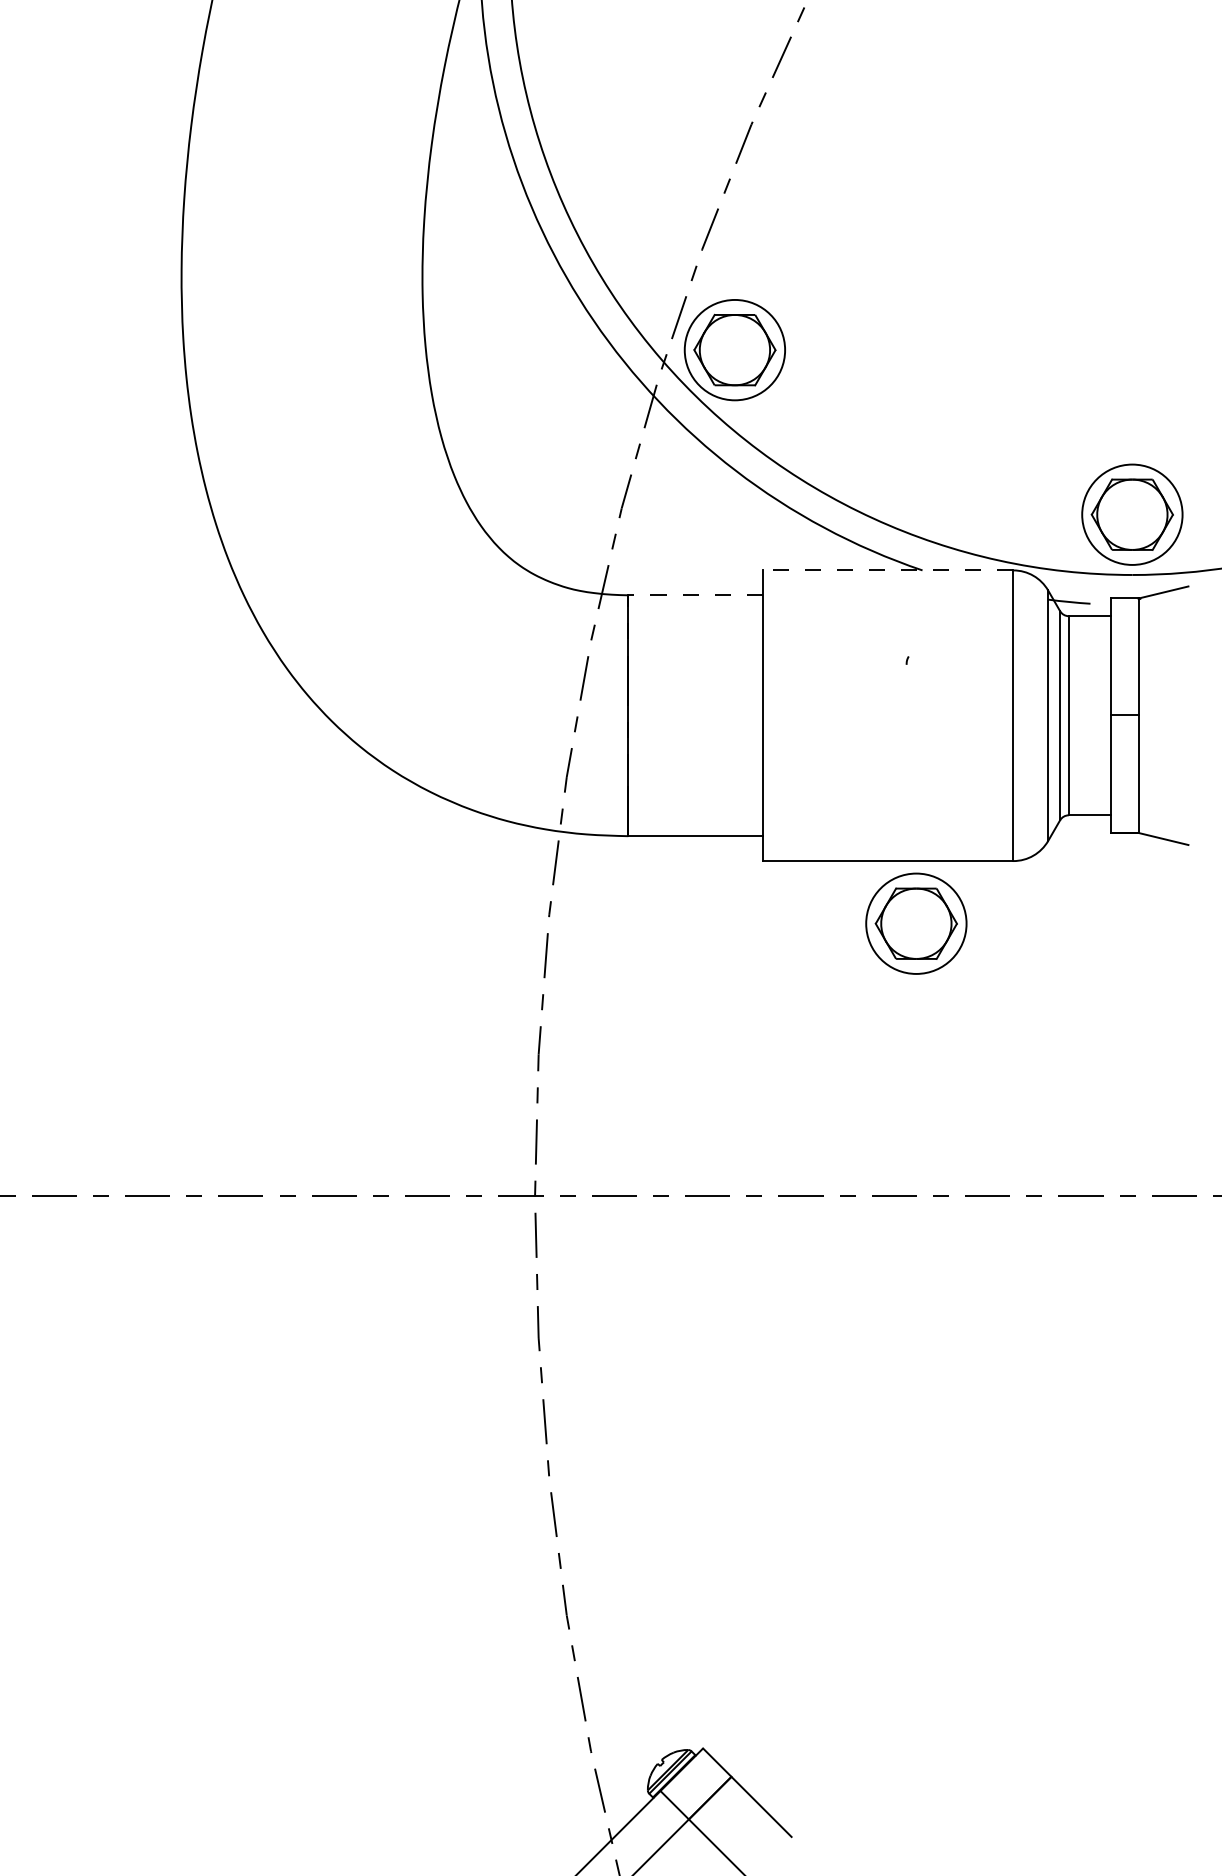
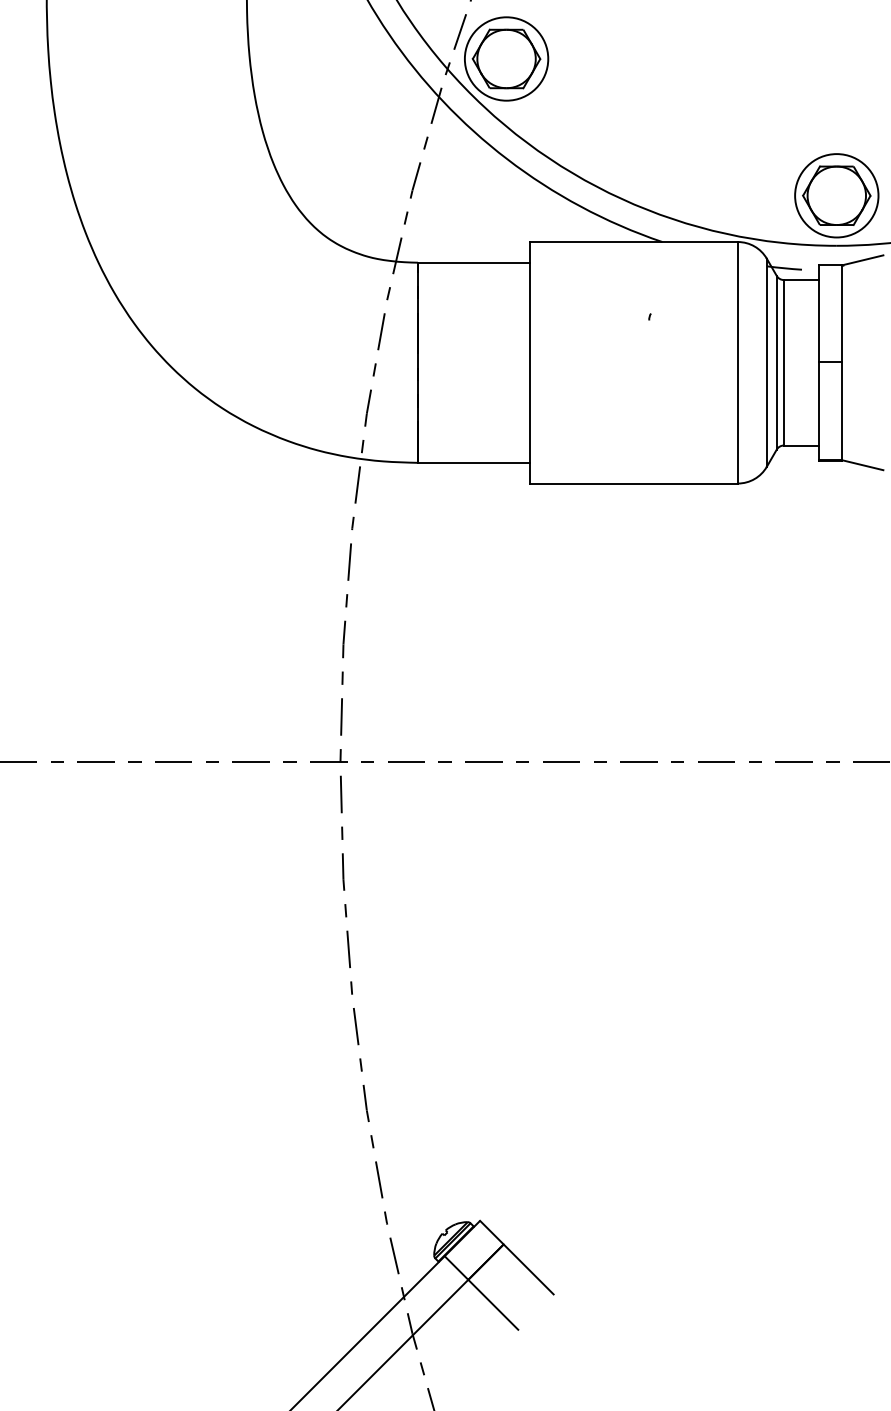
line: (887, 570) -> (633, 242), dashed -> solid
line: (695, 595) -> (473, 262), dashed -> solid
part: (916, 923) -> (657, 535), removed

